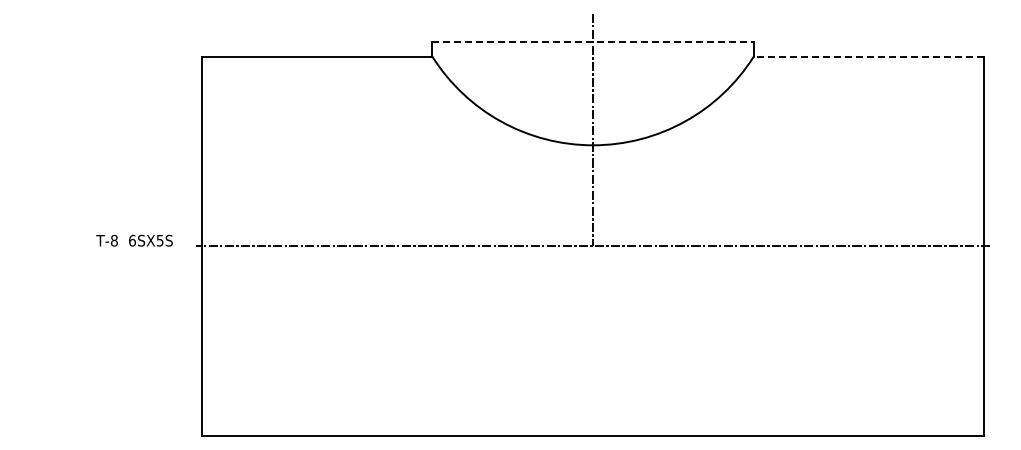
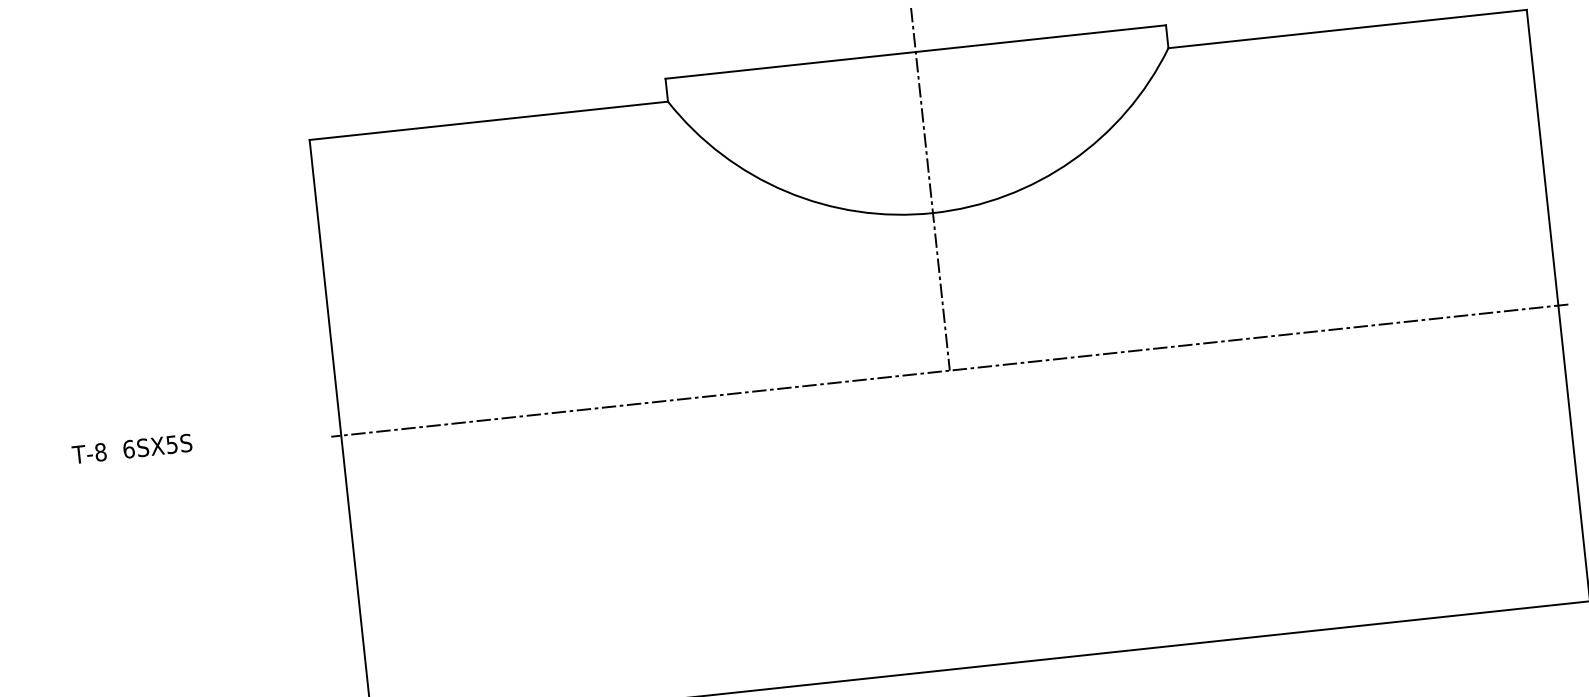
line: (593, 41) -> (916, 51), dashed -> solid
line: (868, 56) -> (1347, 28), dashed -> solid
text: (134, 240) -> (132, 448), moved

